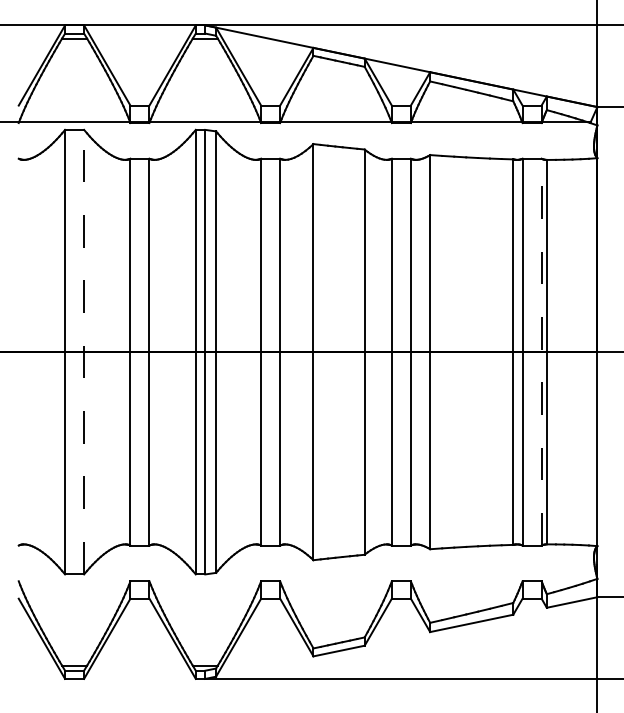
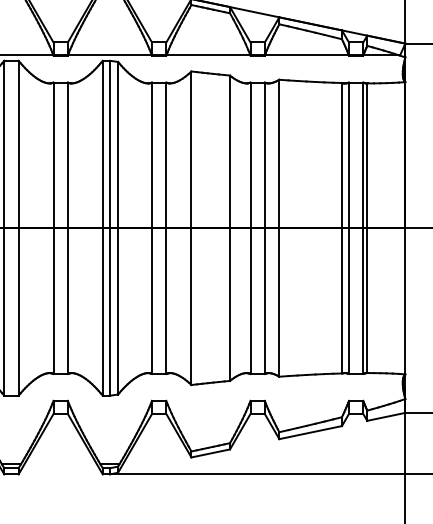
line: (84, 351) -> (18, 227), dashed -> solid
line: (541, 351) -> (363, 227), dashed -> solid

